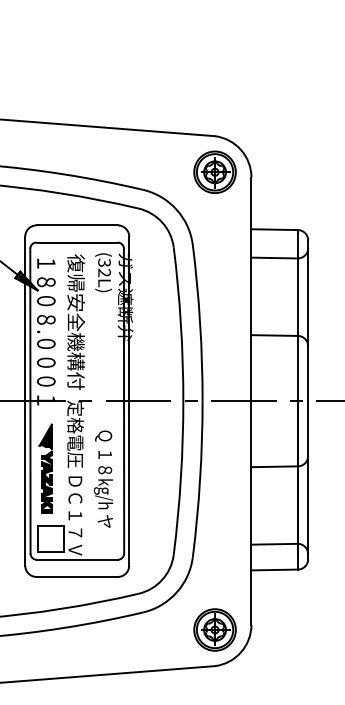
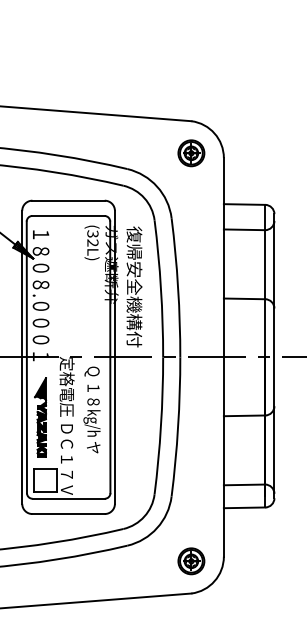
part: (214, 171) -> (190, 152), size x0.7
text: (75, 321) -> (133, 286), moved
text: (103, 478) -> (92, 409), moved
part: (214, 629) -> (190, 560), size x0.7

